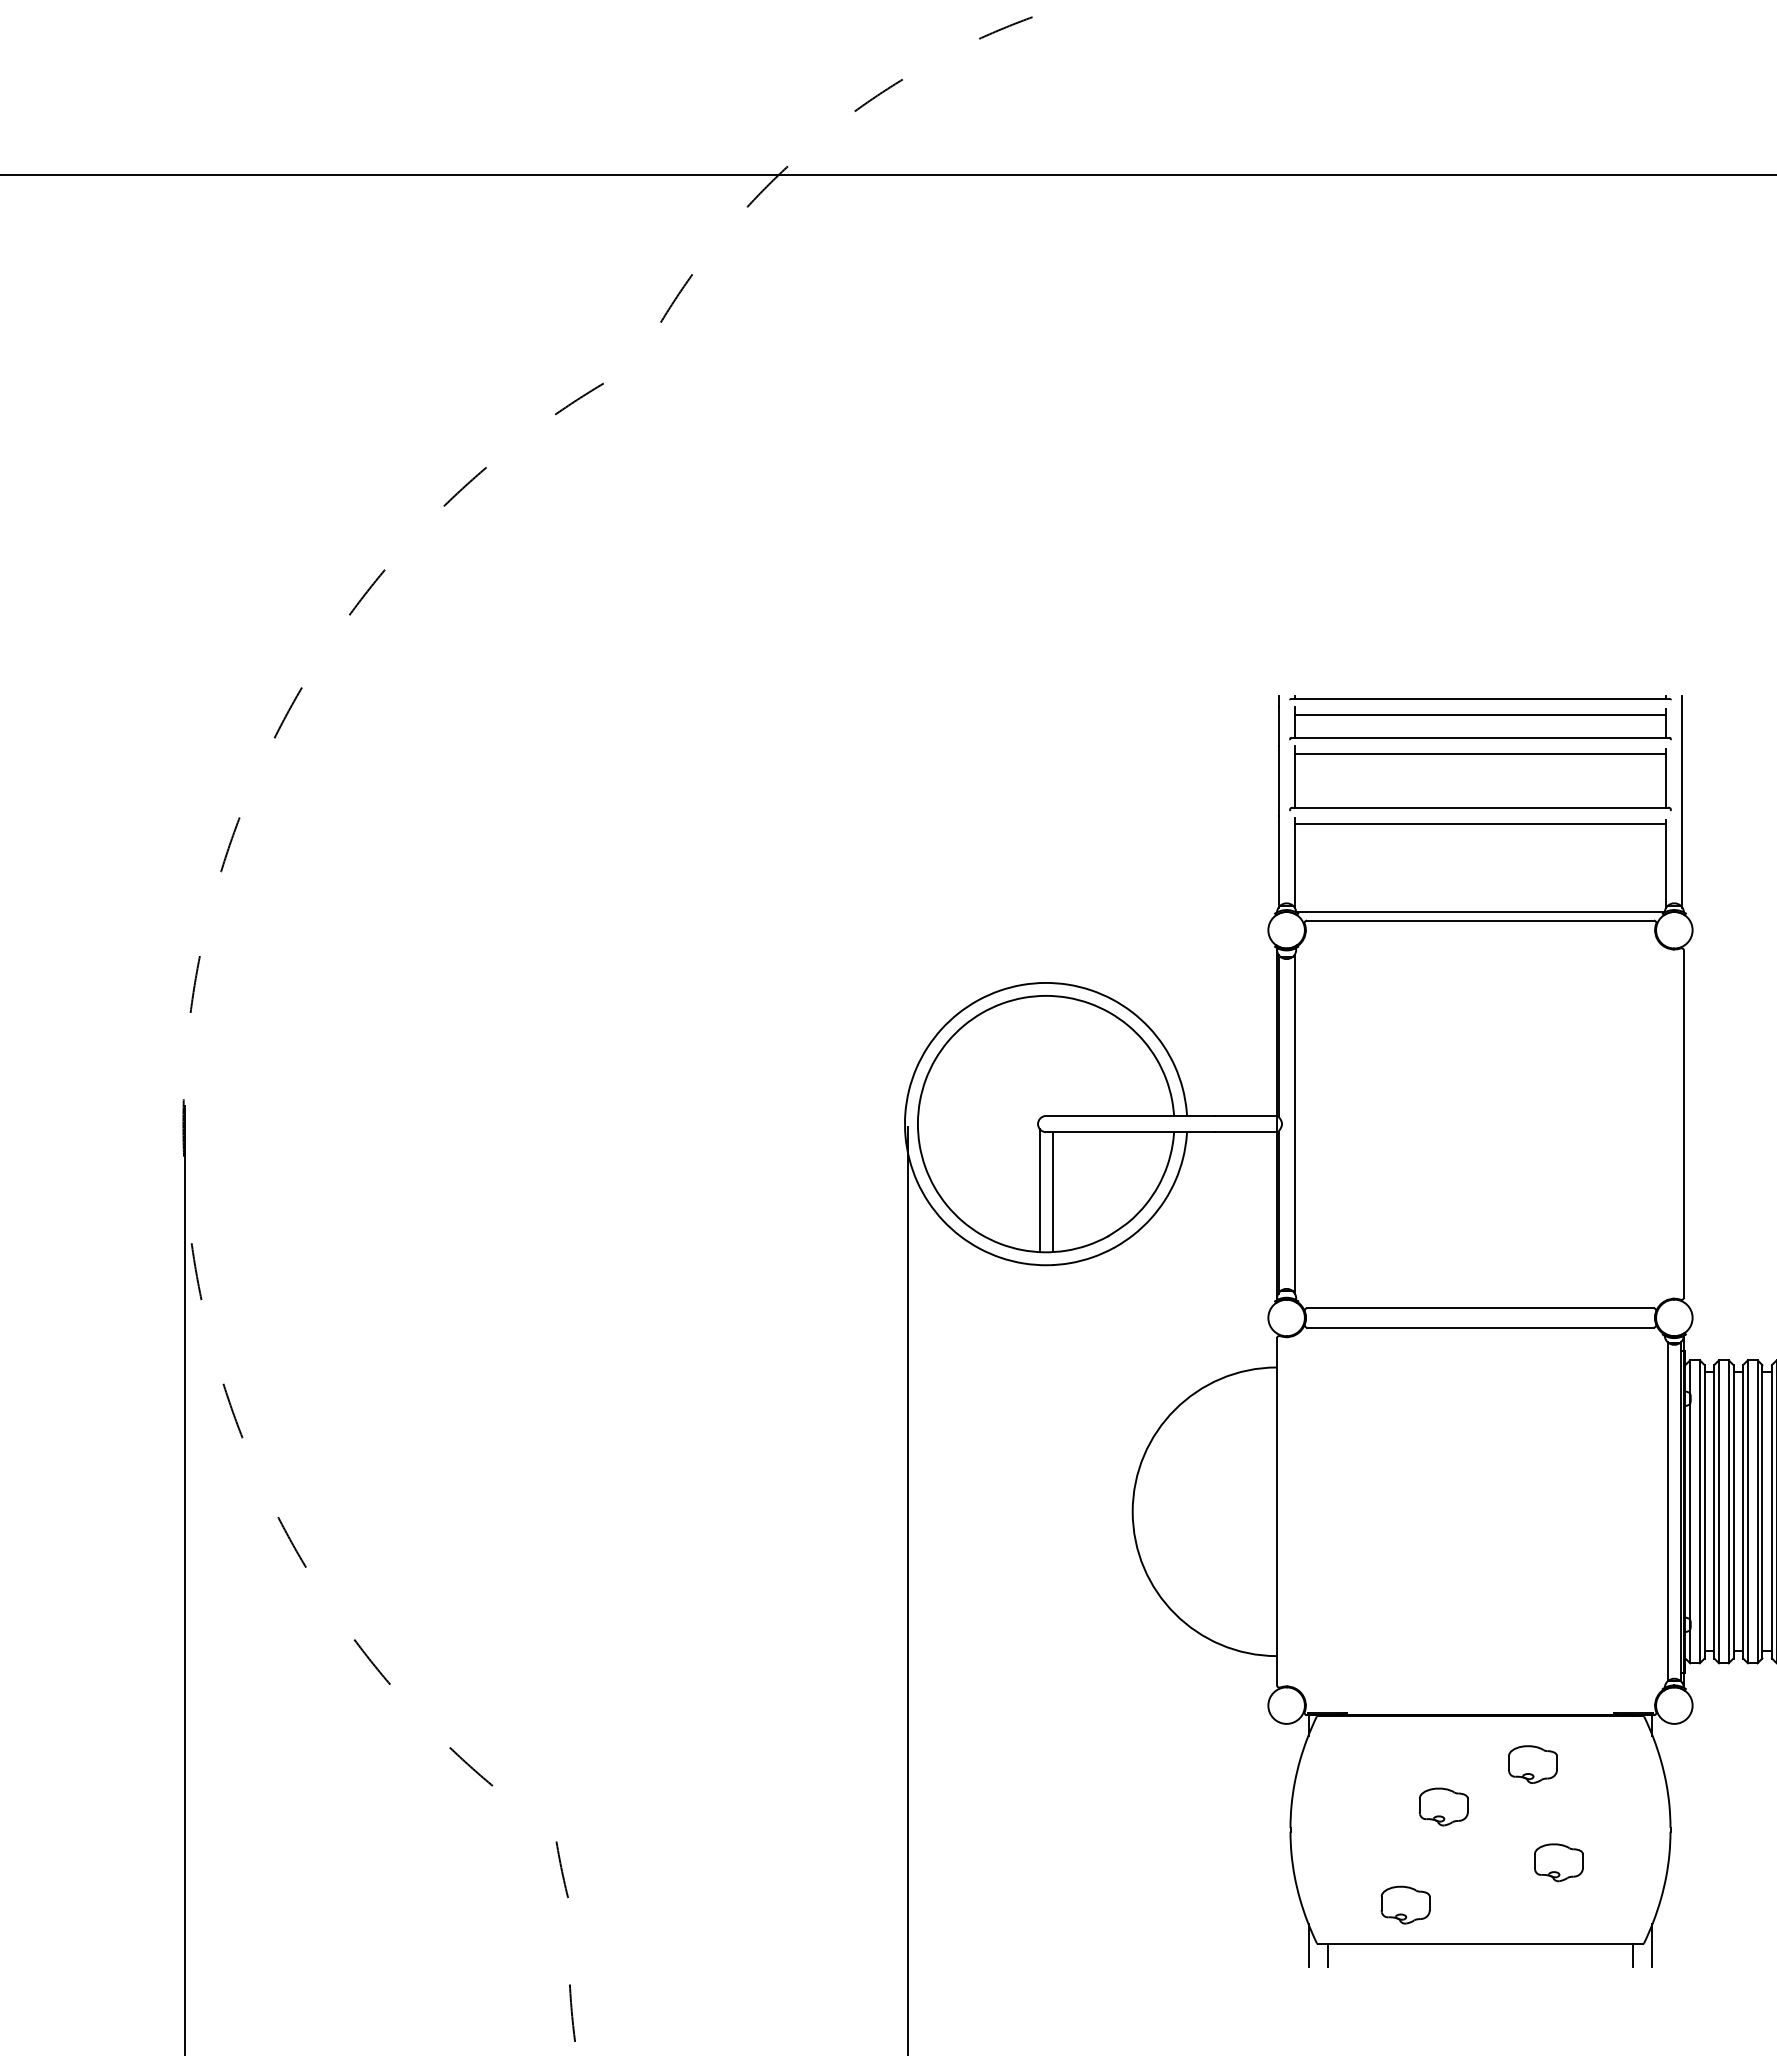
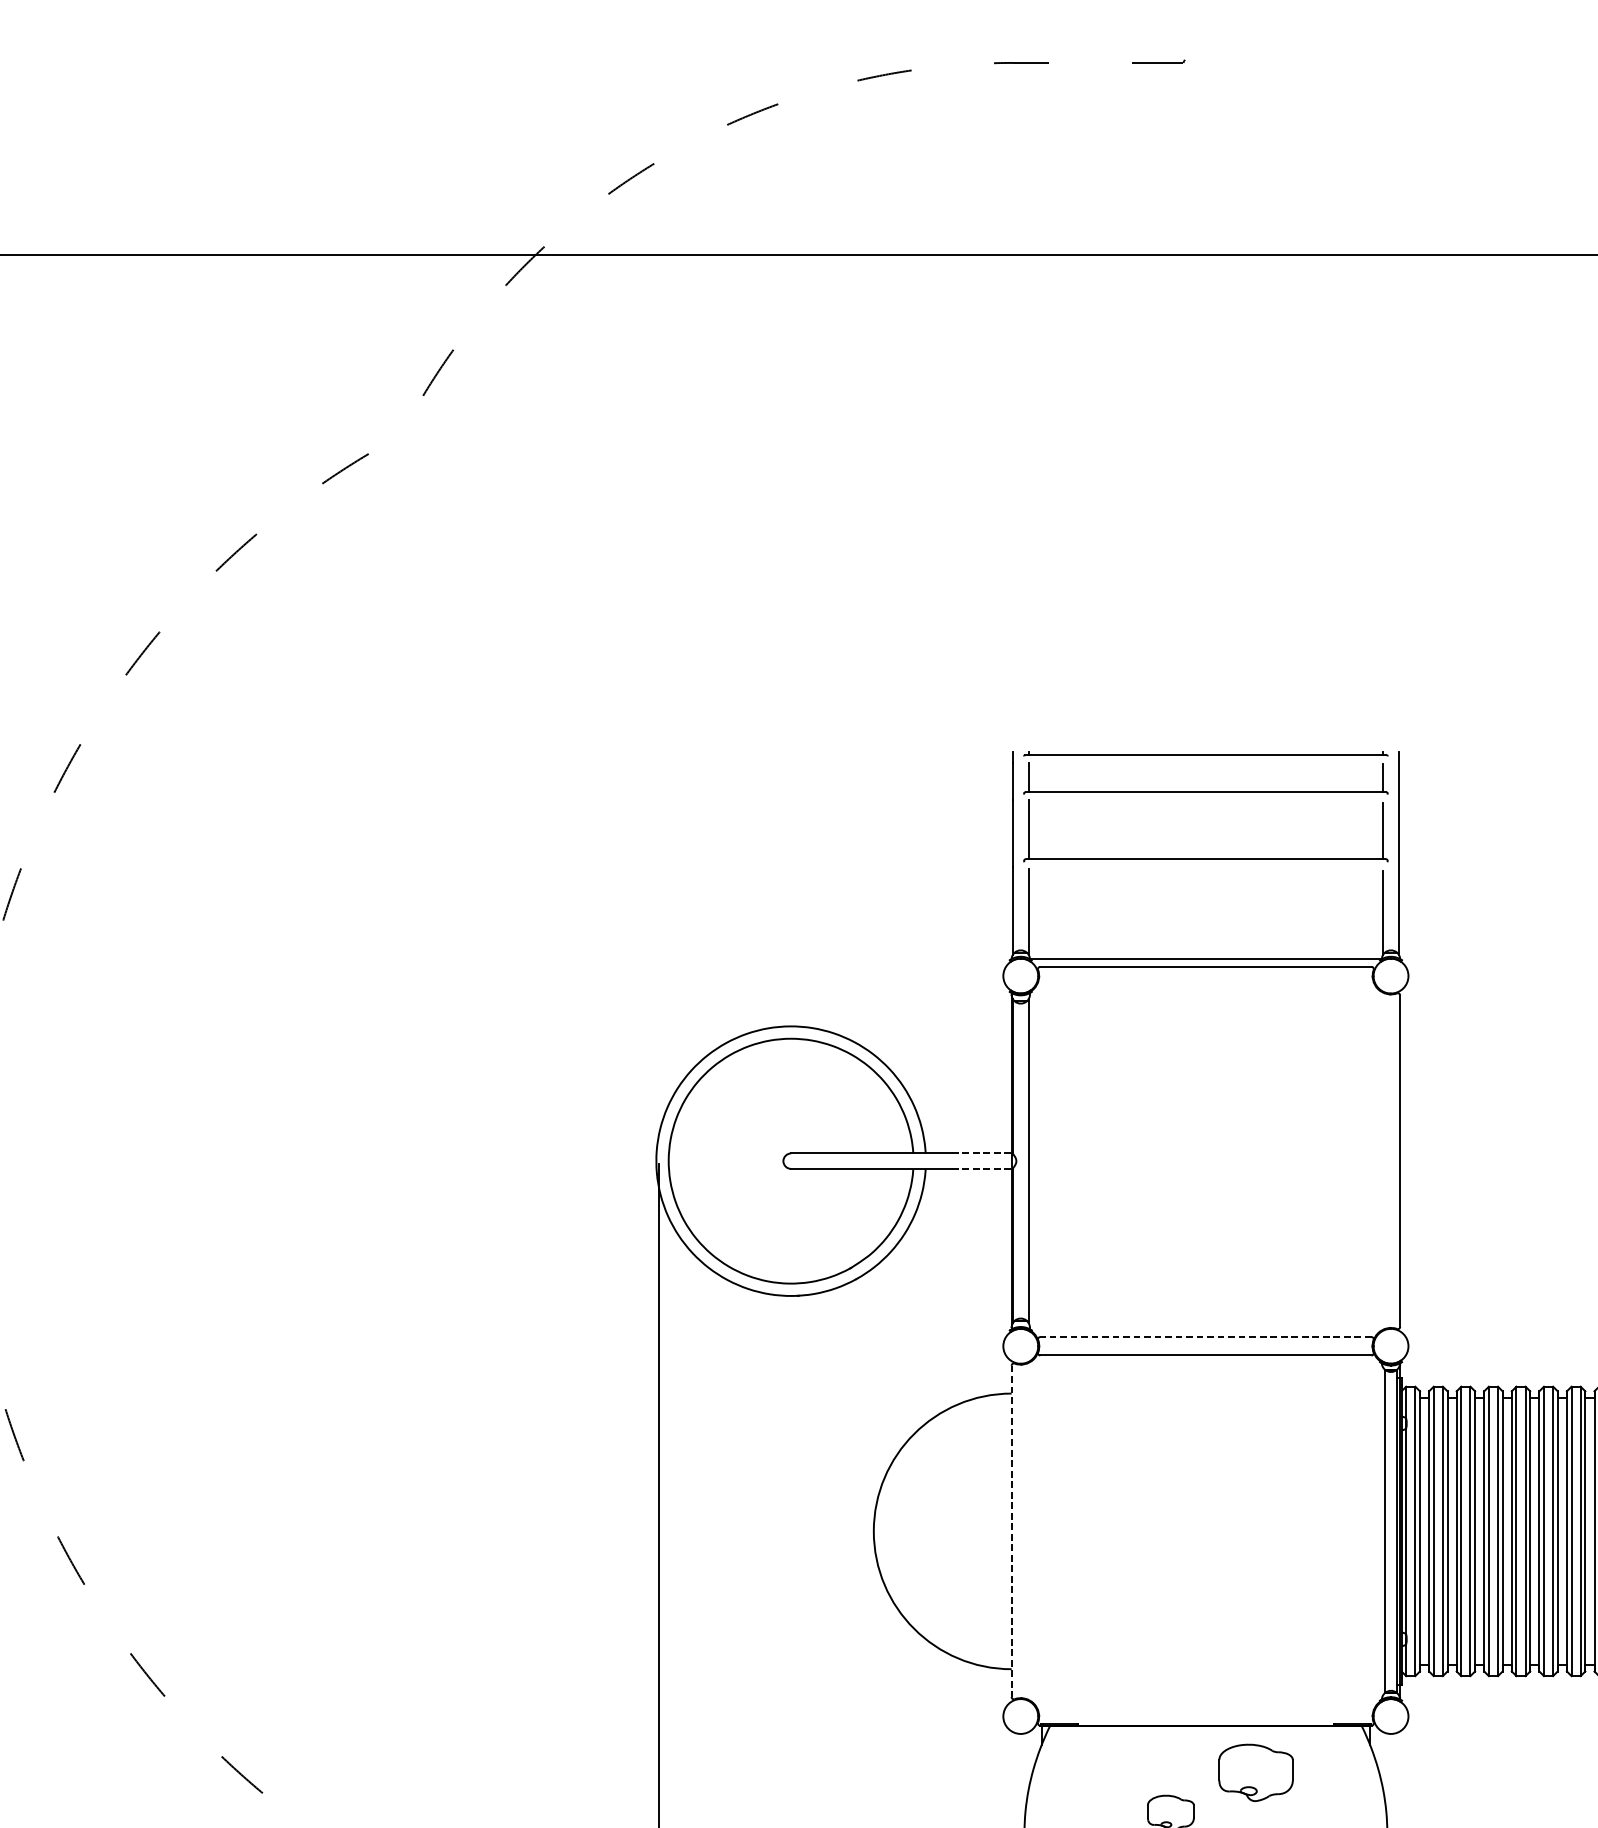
line: (1480, 715) -> (1205, 771), removed
line: (1480, 754) -> (1205, 808), removed
line: (1480, 823) -> (1205, 874), removed
line: (1246, 1115) -> (982, 1152), solid -> dashed
line: (1246, 1132) -> (982, 1169), solid -> dashed
line: (1039, 1190) -> (784, 1224), removed
line: (1052, 1192) -> (797, 1226), removed
line: (1479, 1308) -> (1204, 1337), solid -> dashed
line: (1277, 1512) -> (1012, 1532), solid -> dashed
part: (1532, 1764) -> (1255, 1772), size x1.6

